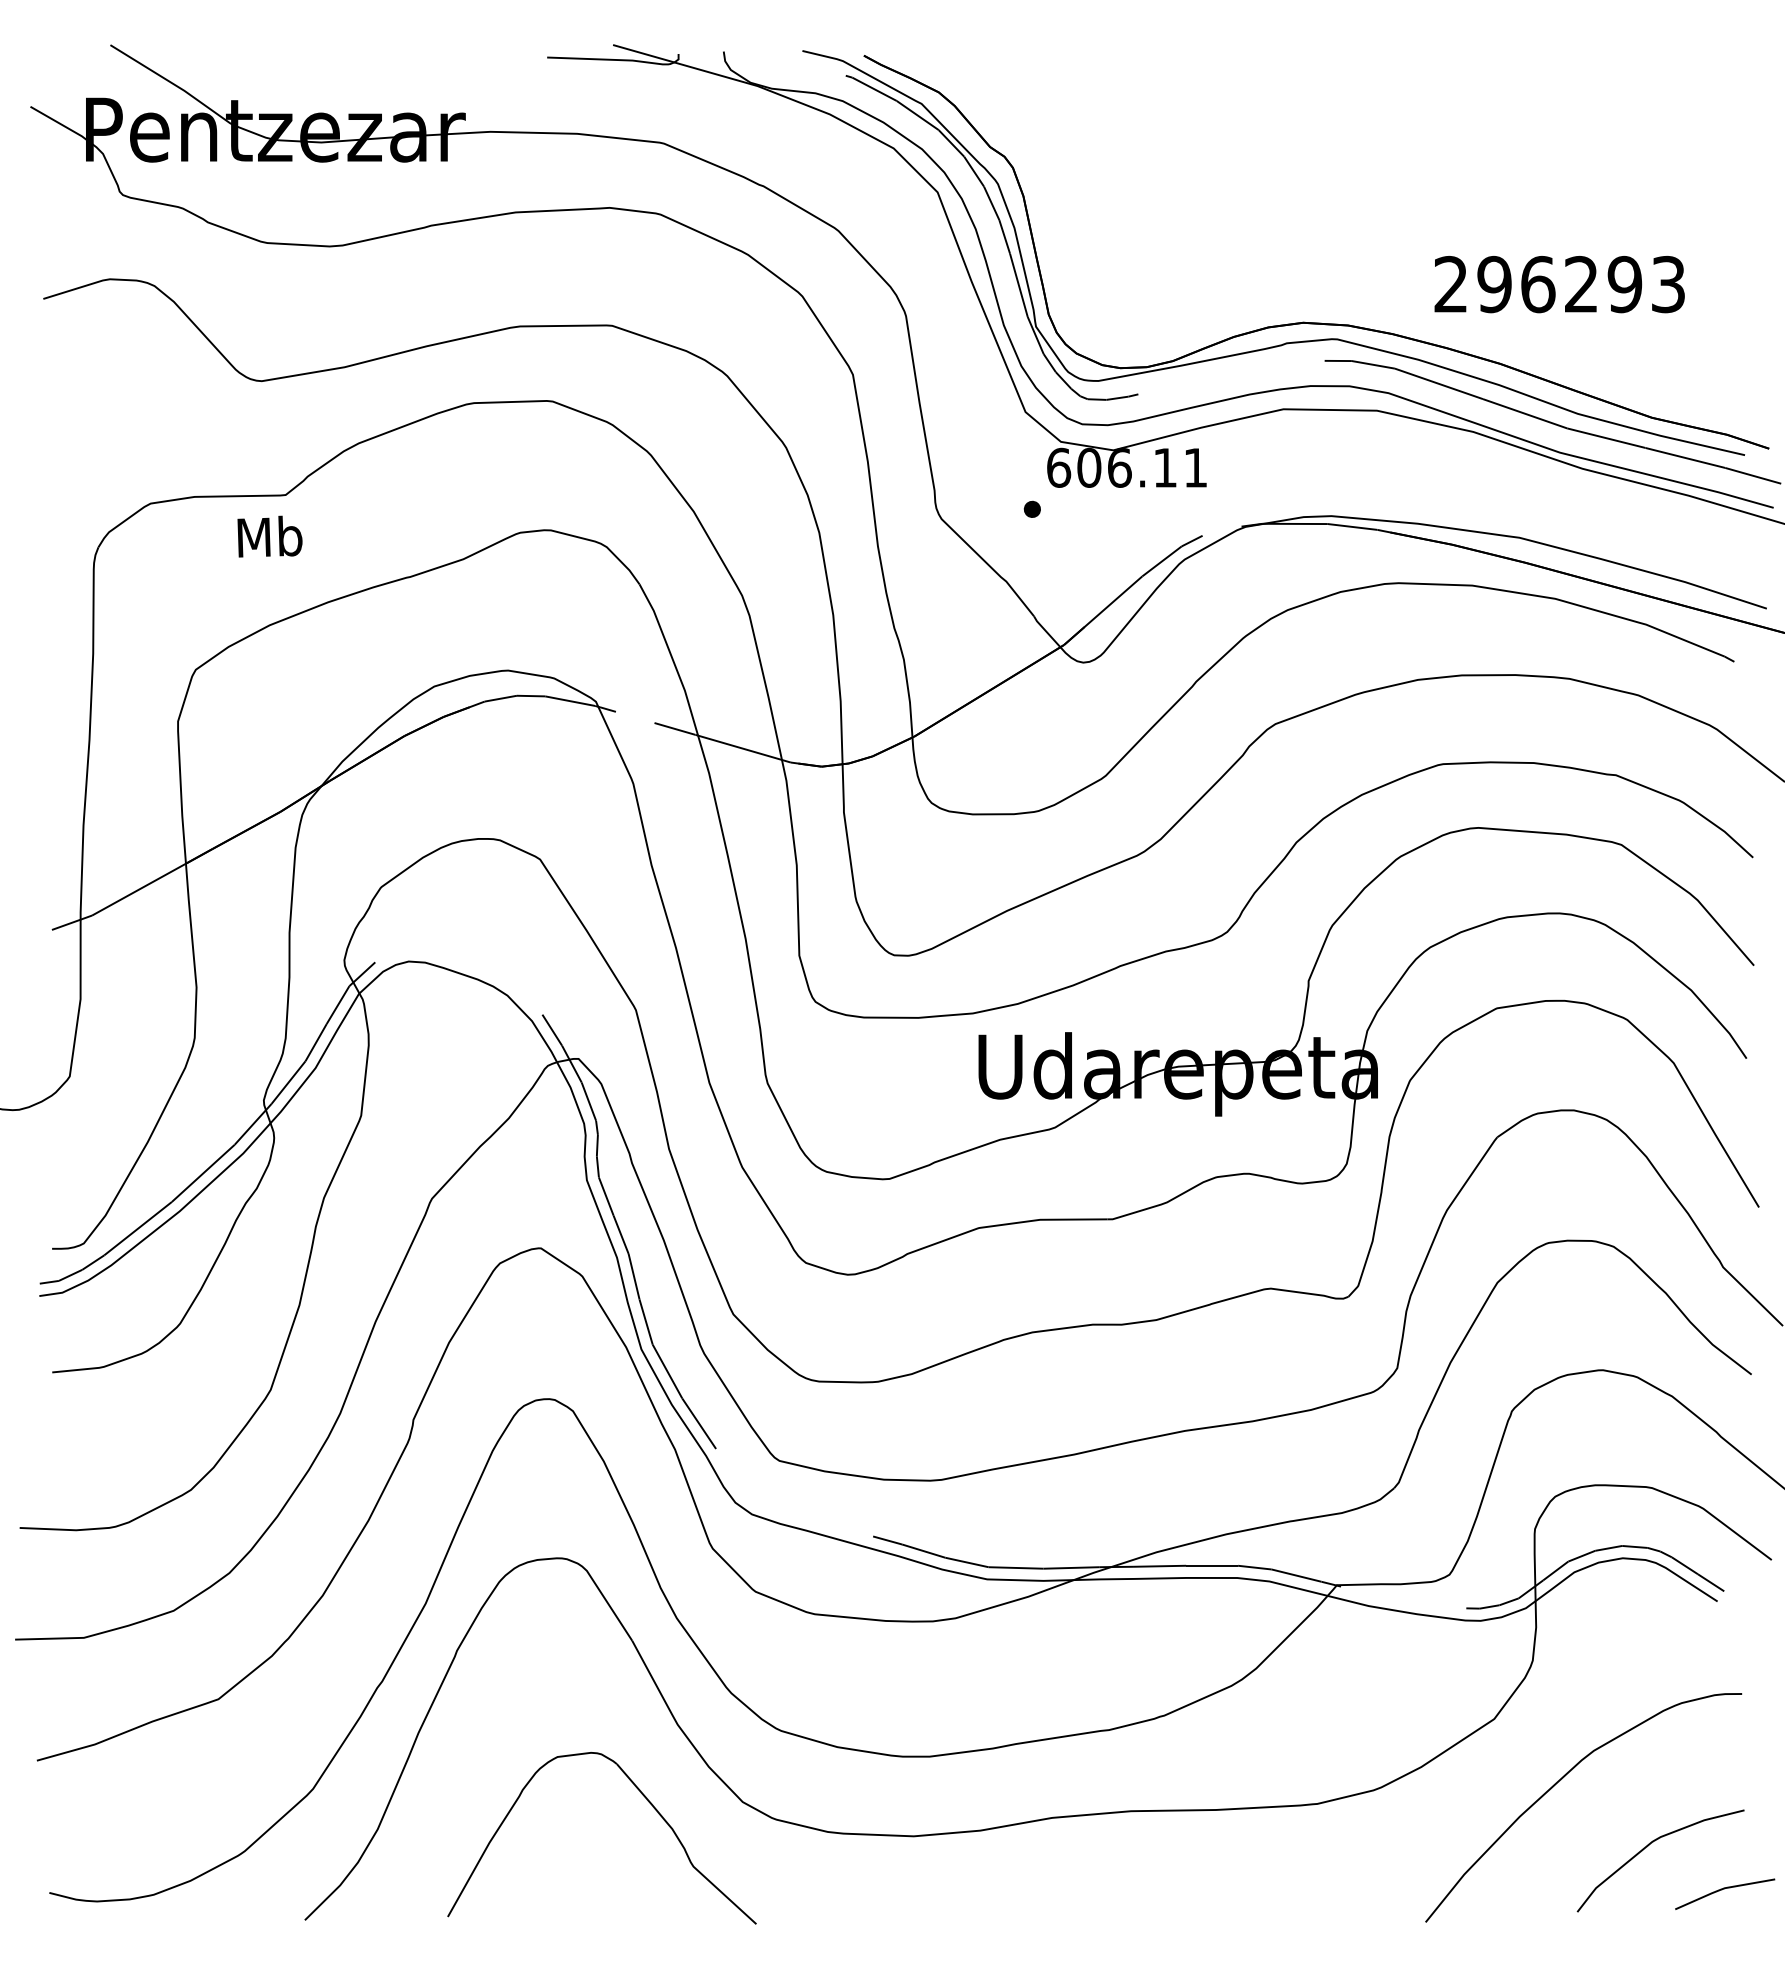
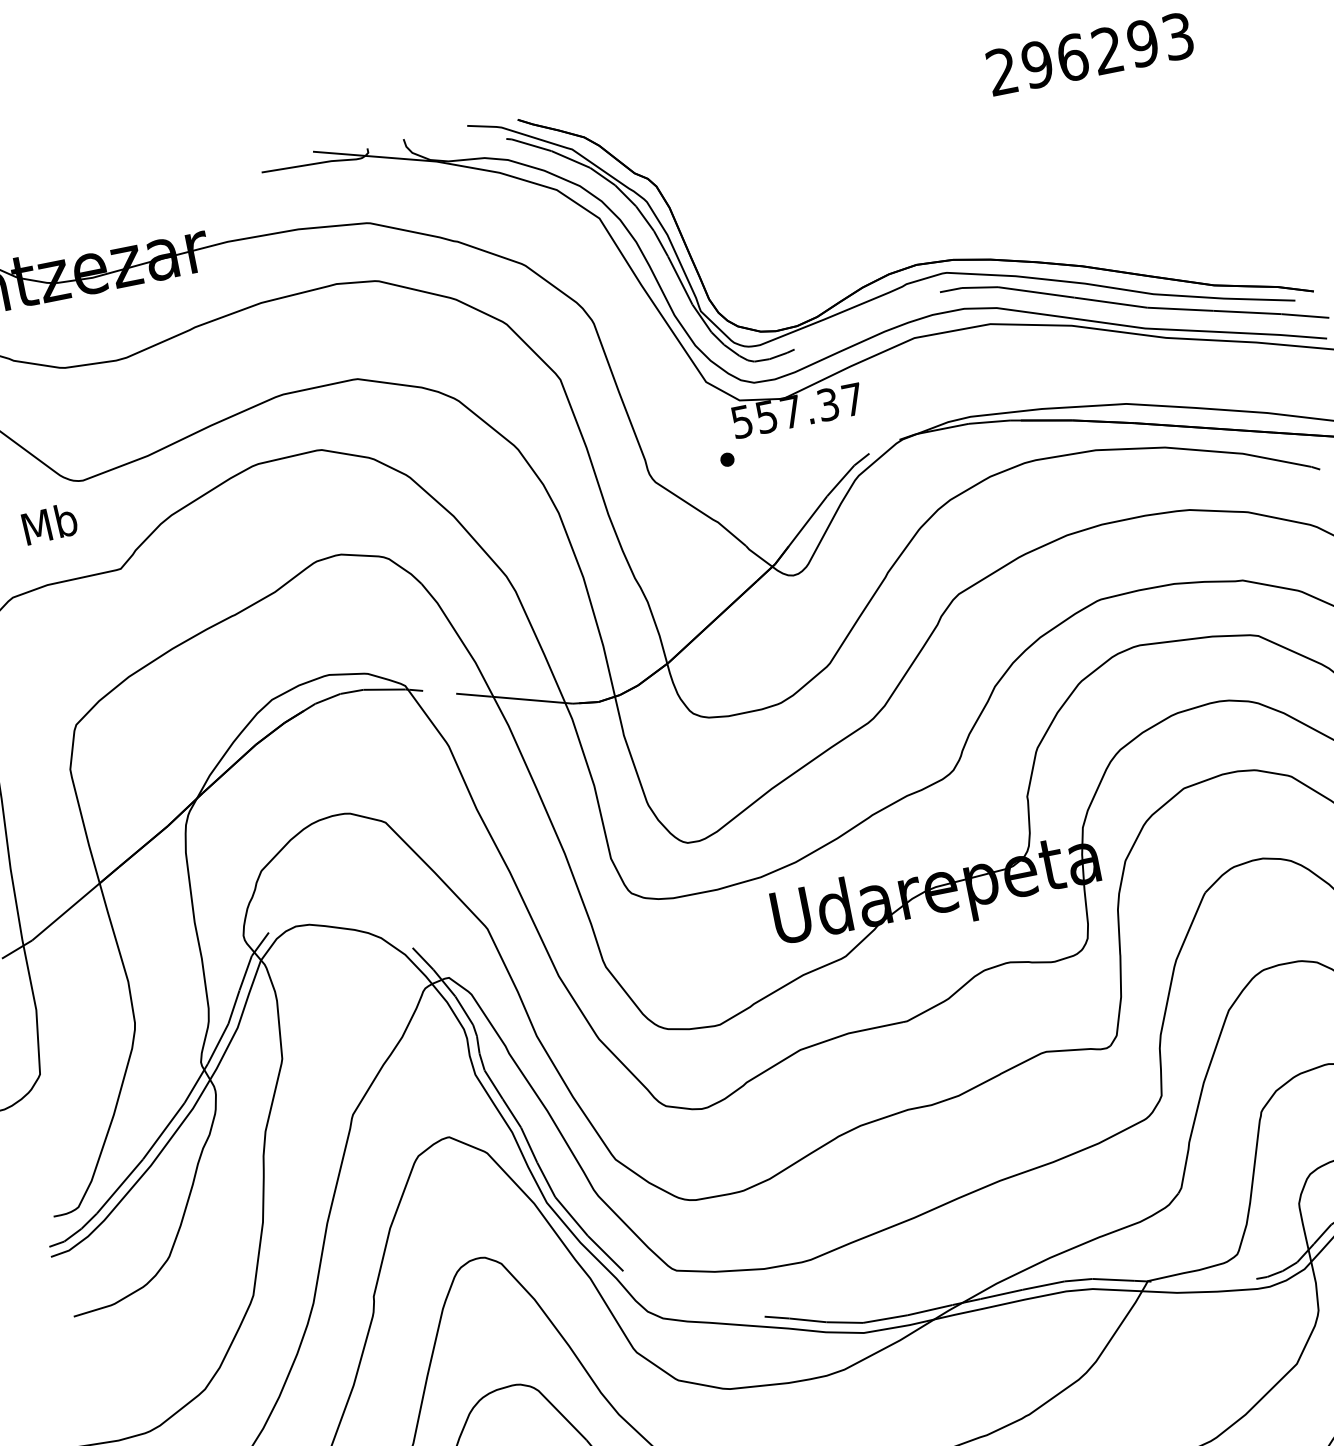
text: (1559, 284) -> (1090, 54), moved
text: (1126, 467) -> (796, 410), 606.11 -> 557.37
text: (269, 536) -> (49, 523), moved

